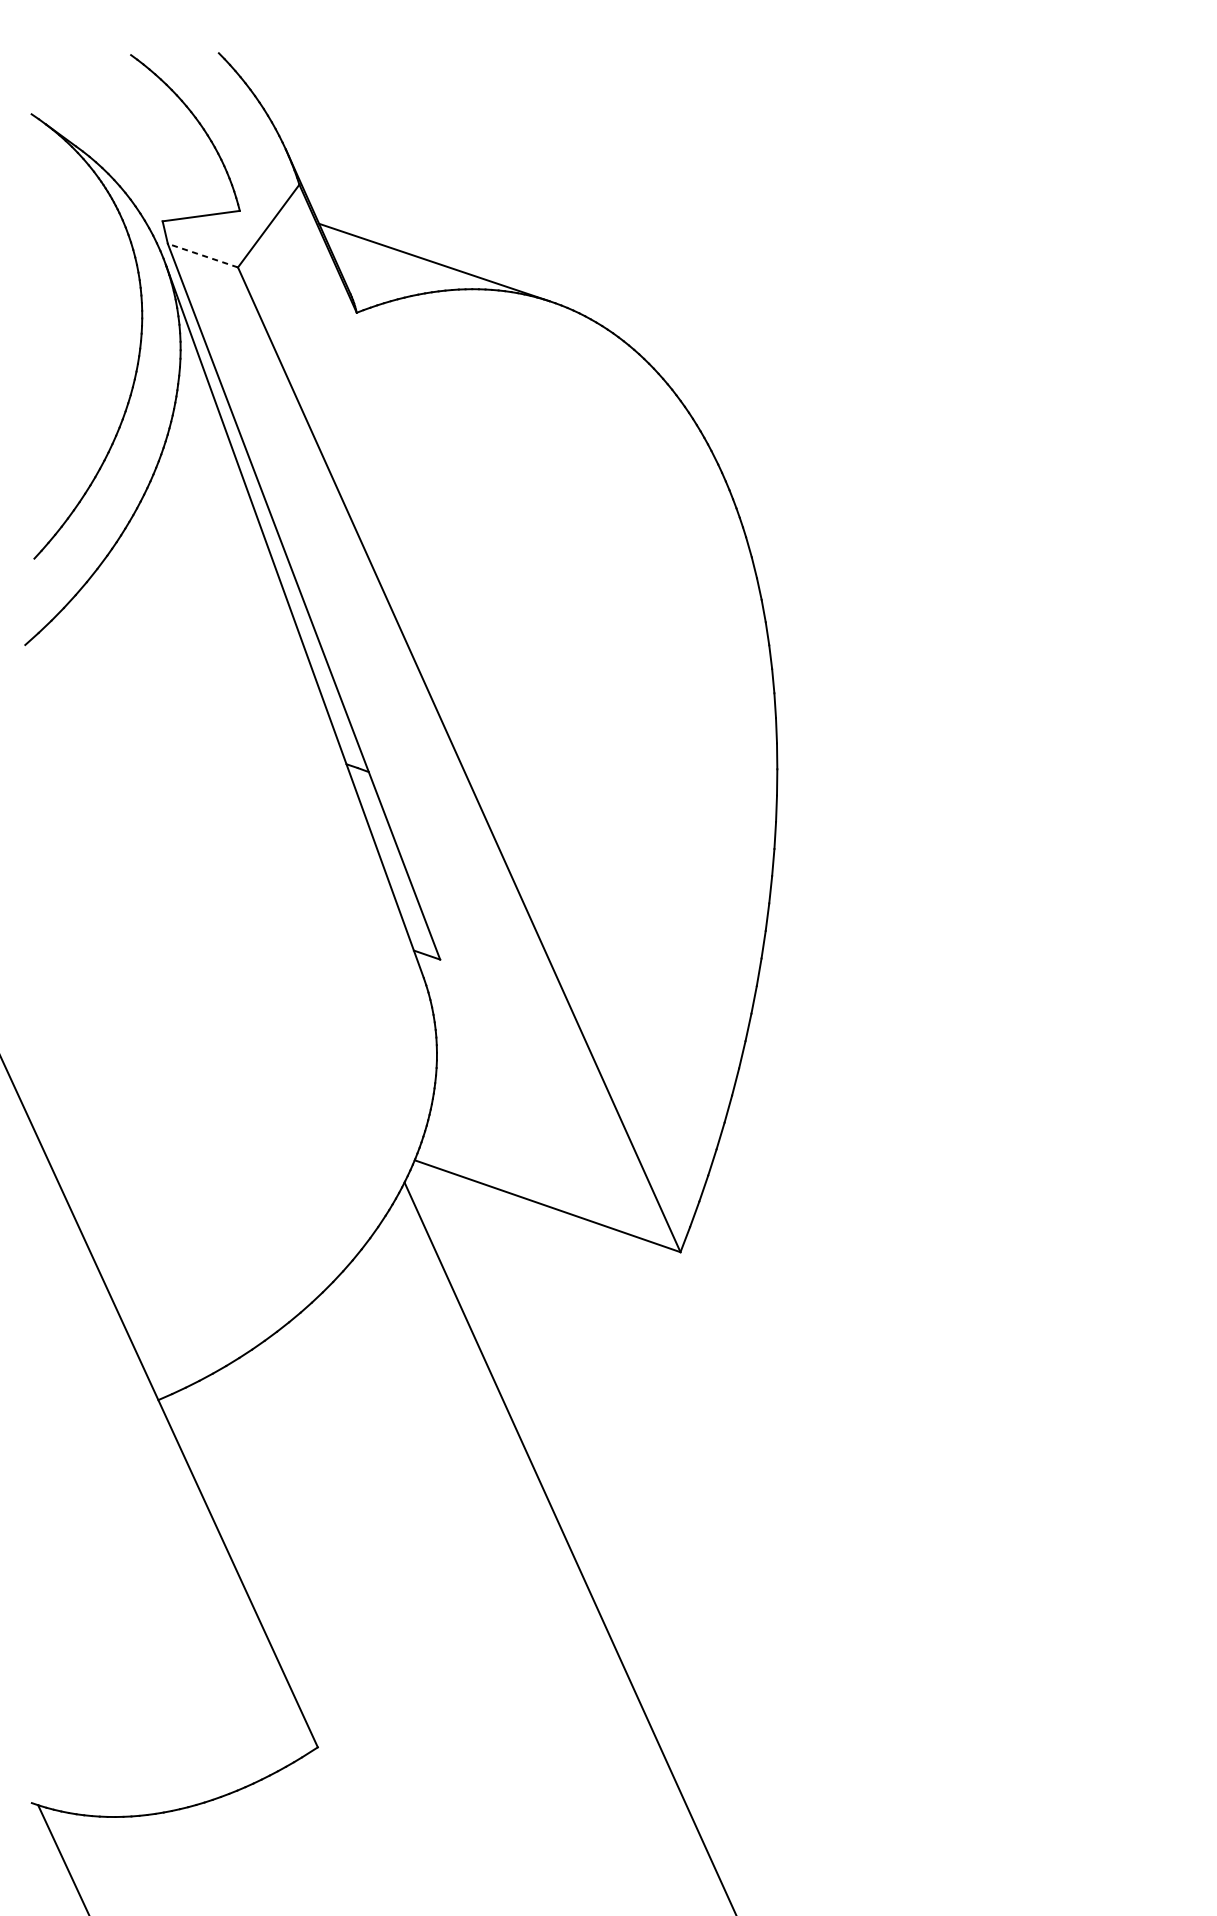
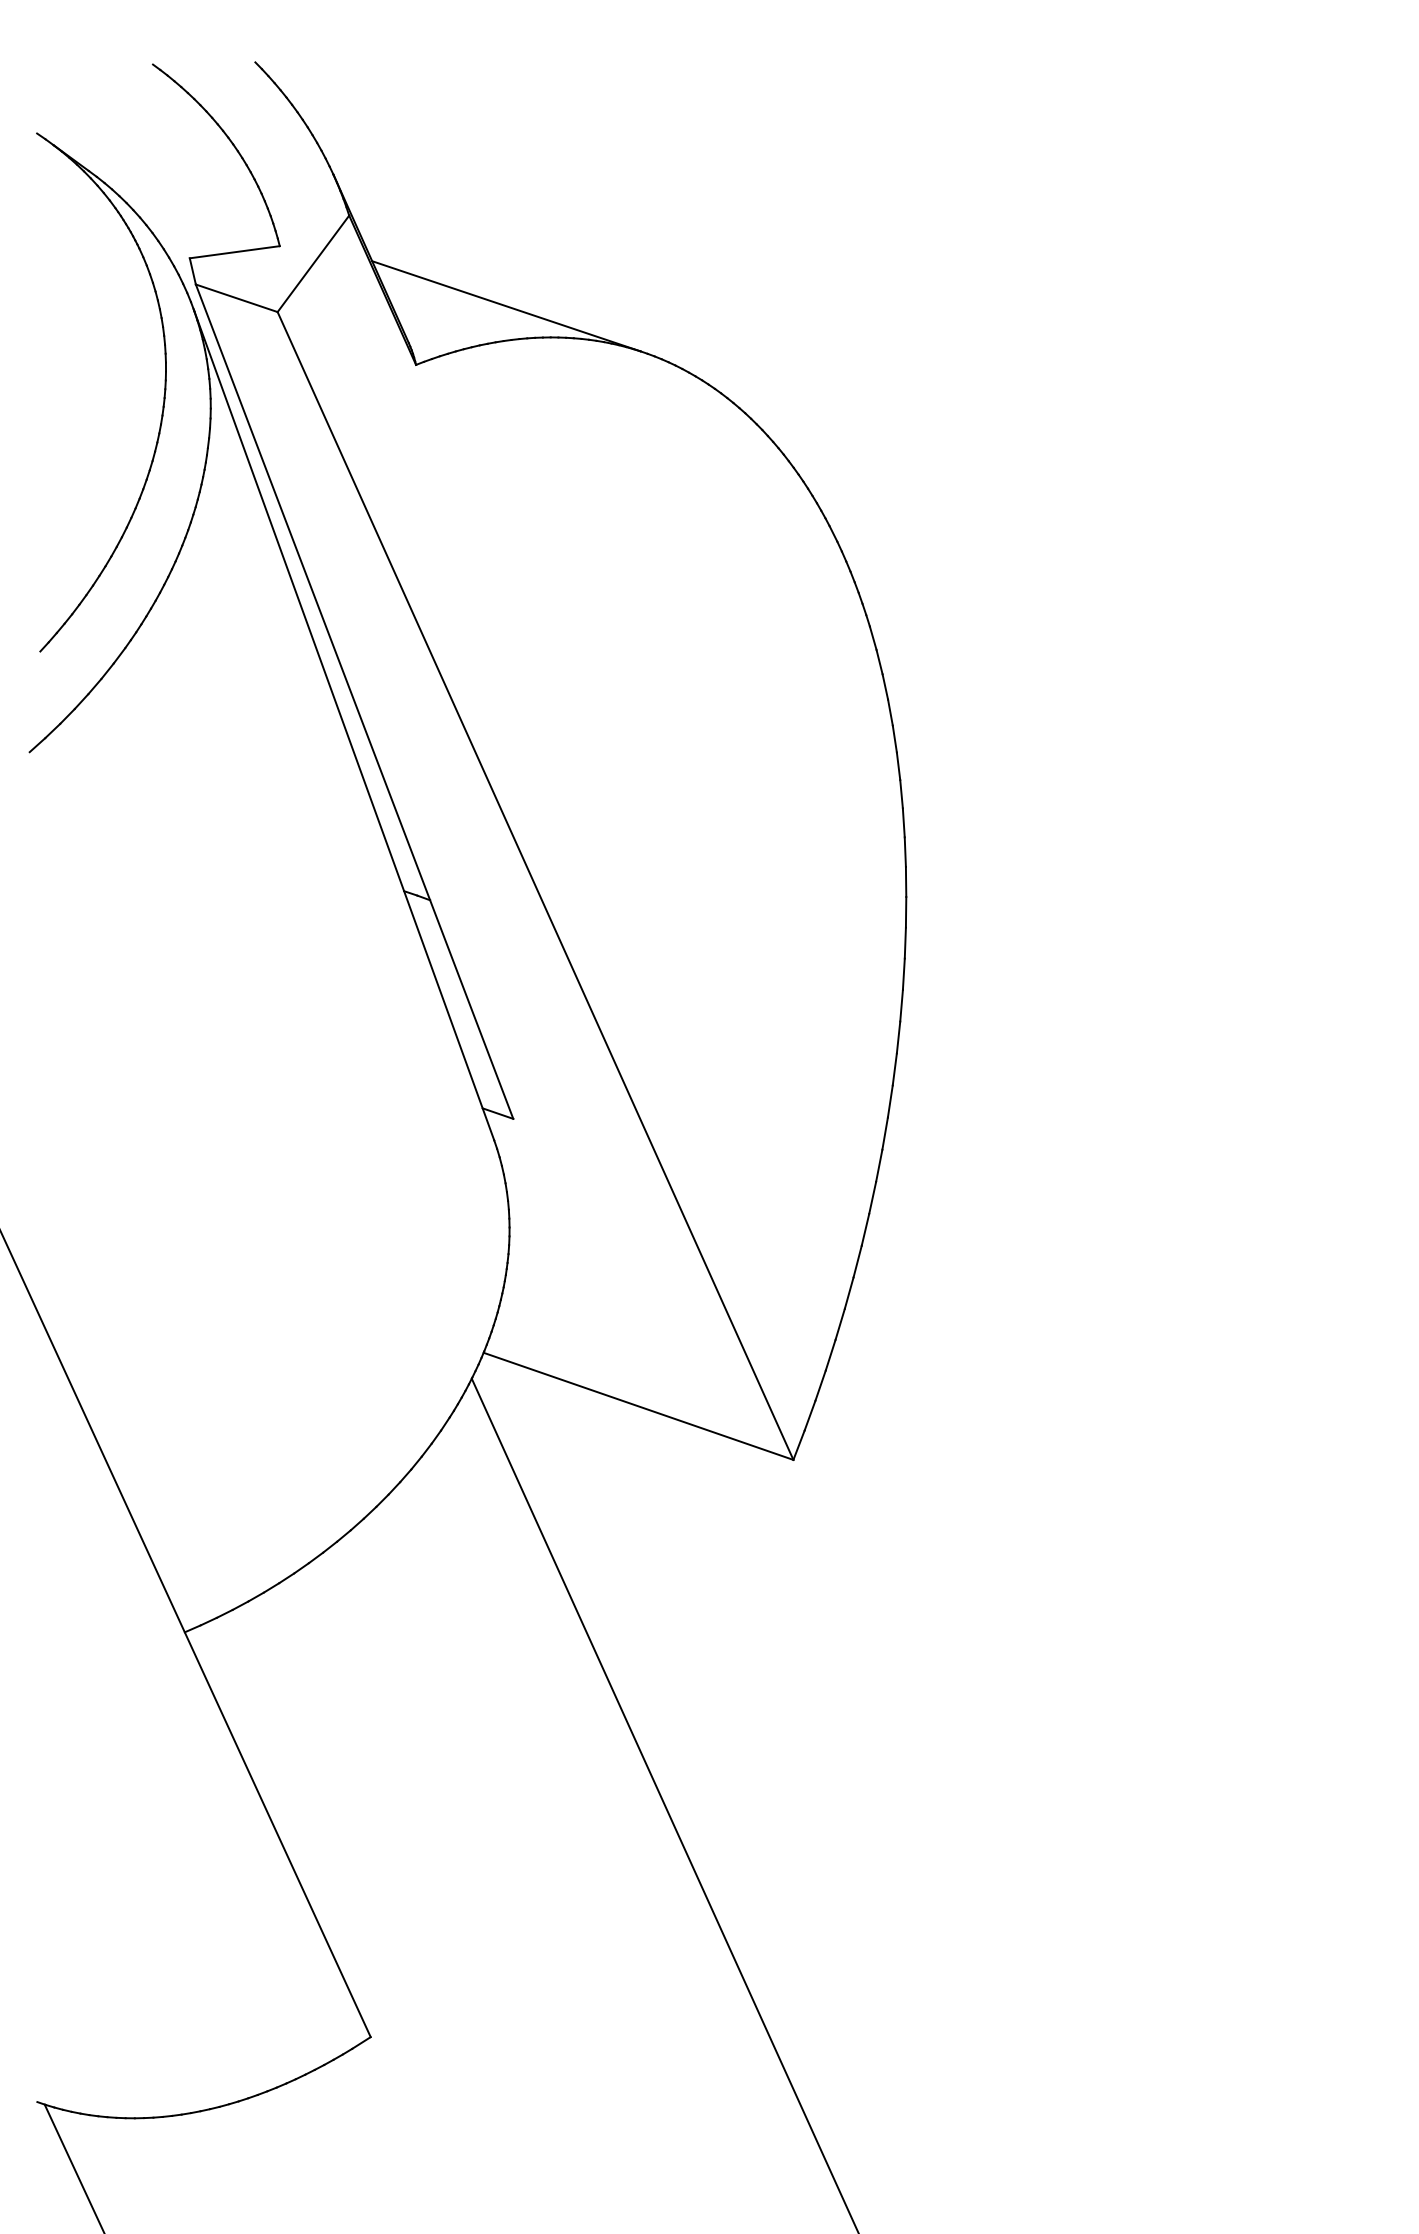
line: (202, 255) -> (236, 298), dashed -> solid

